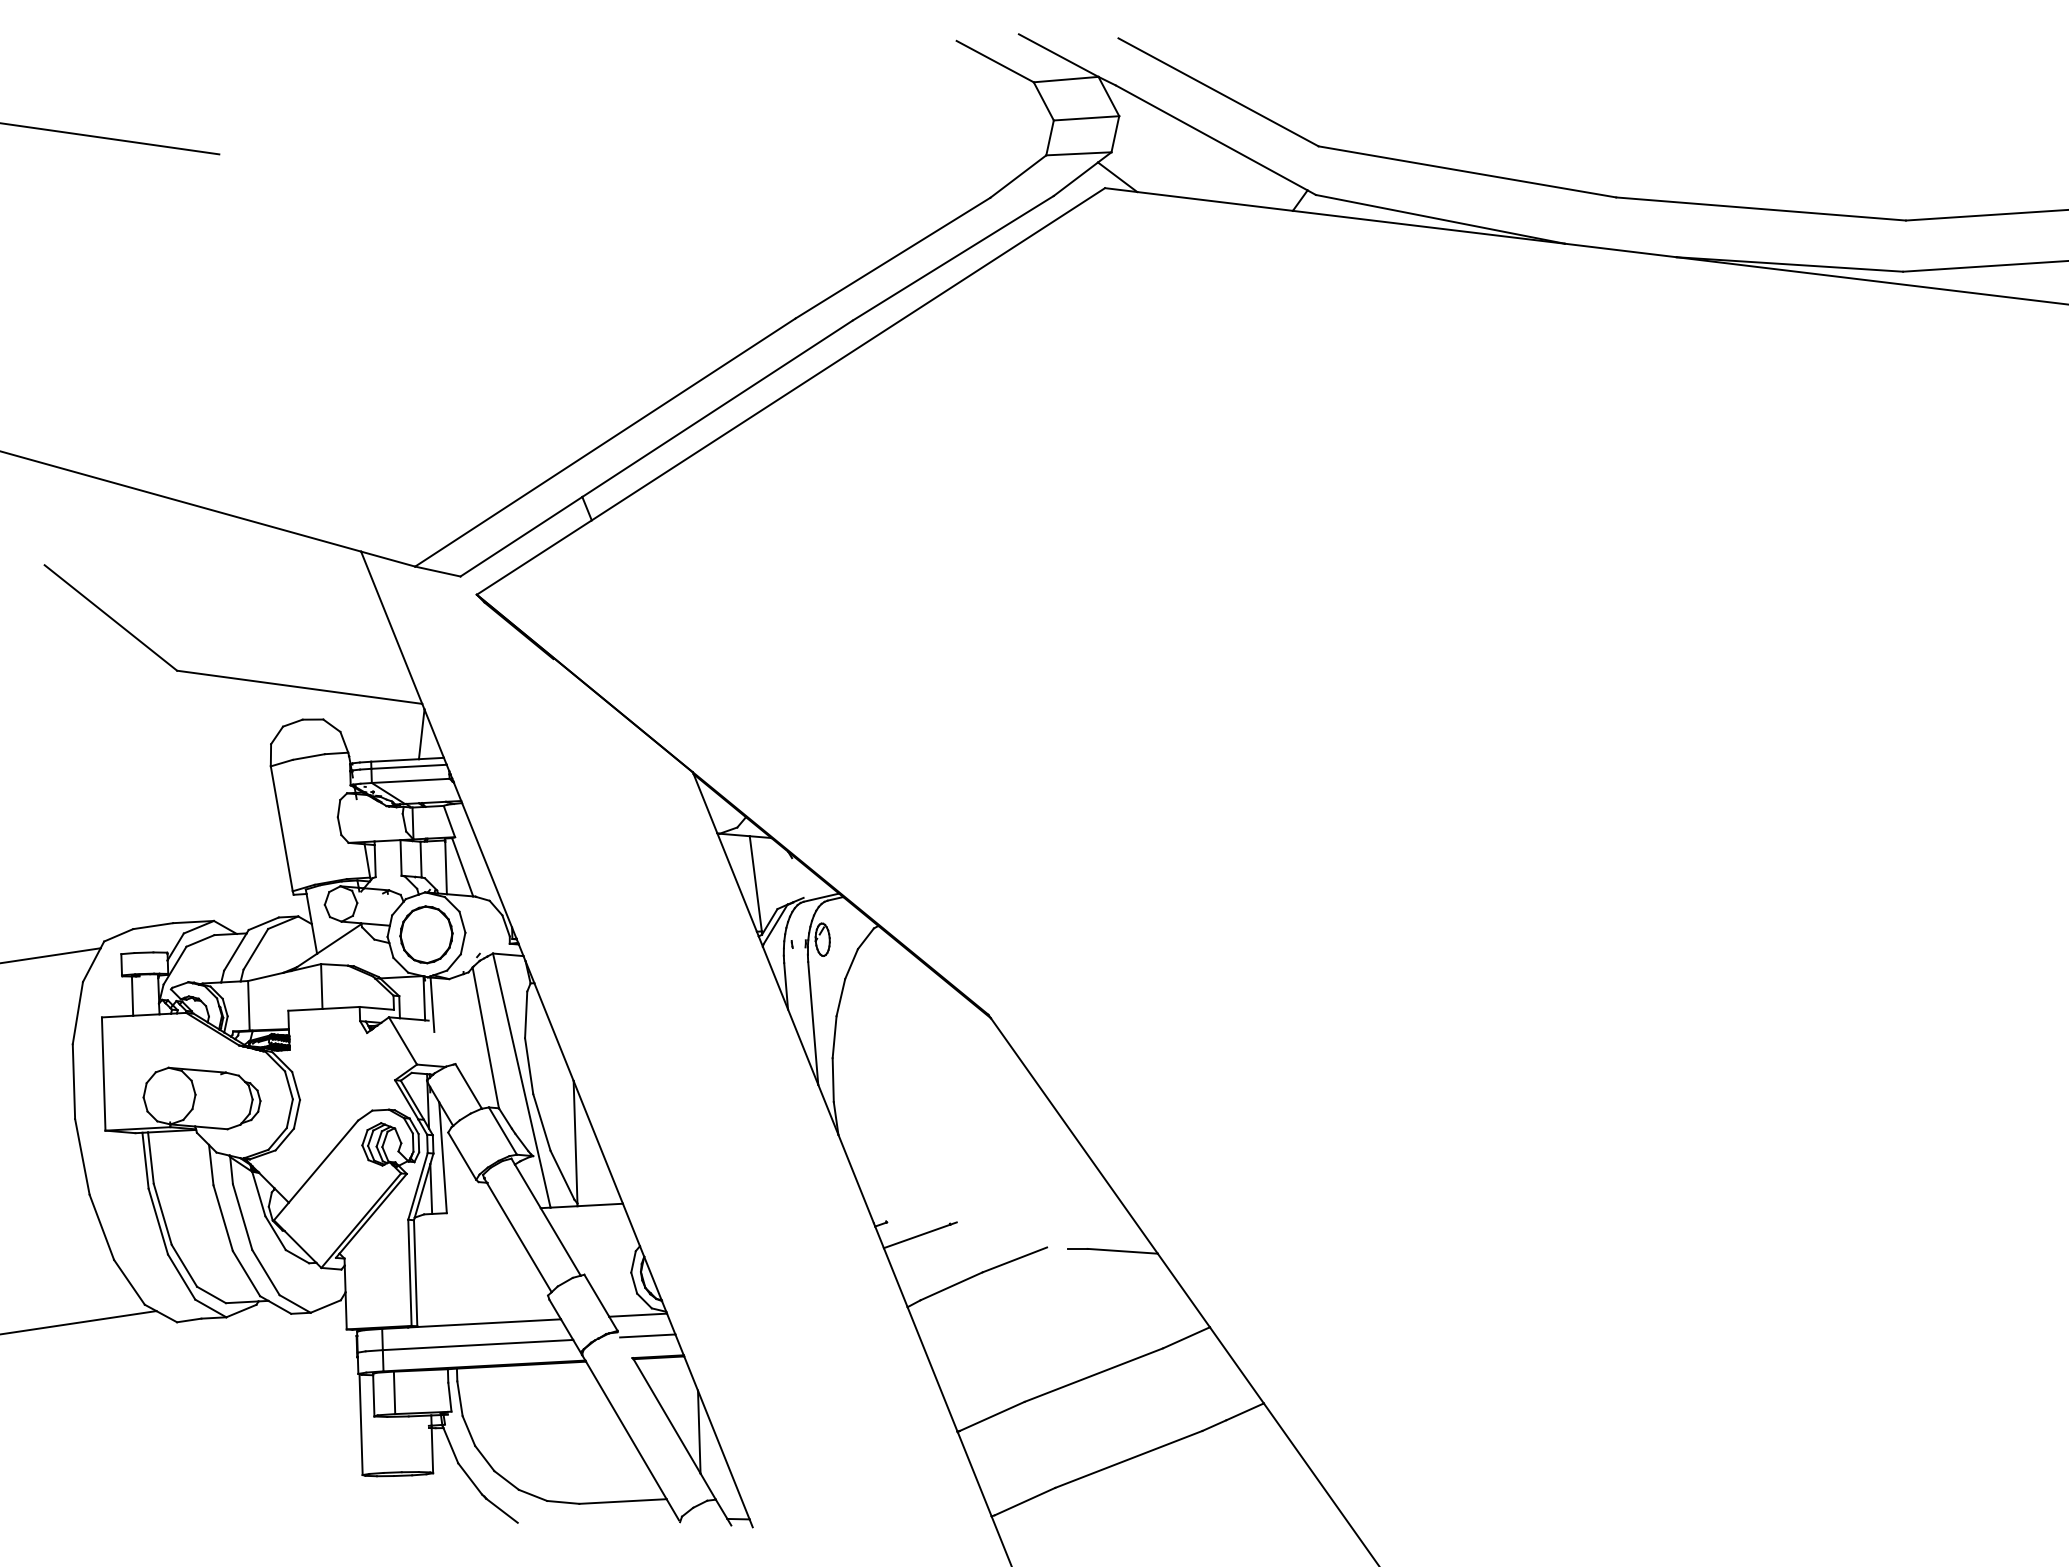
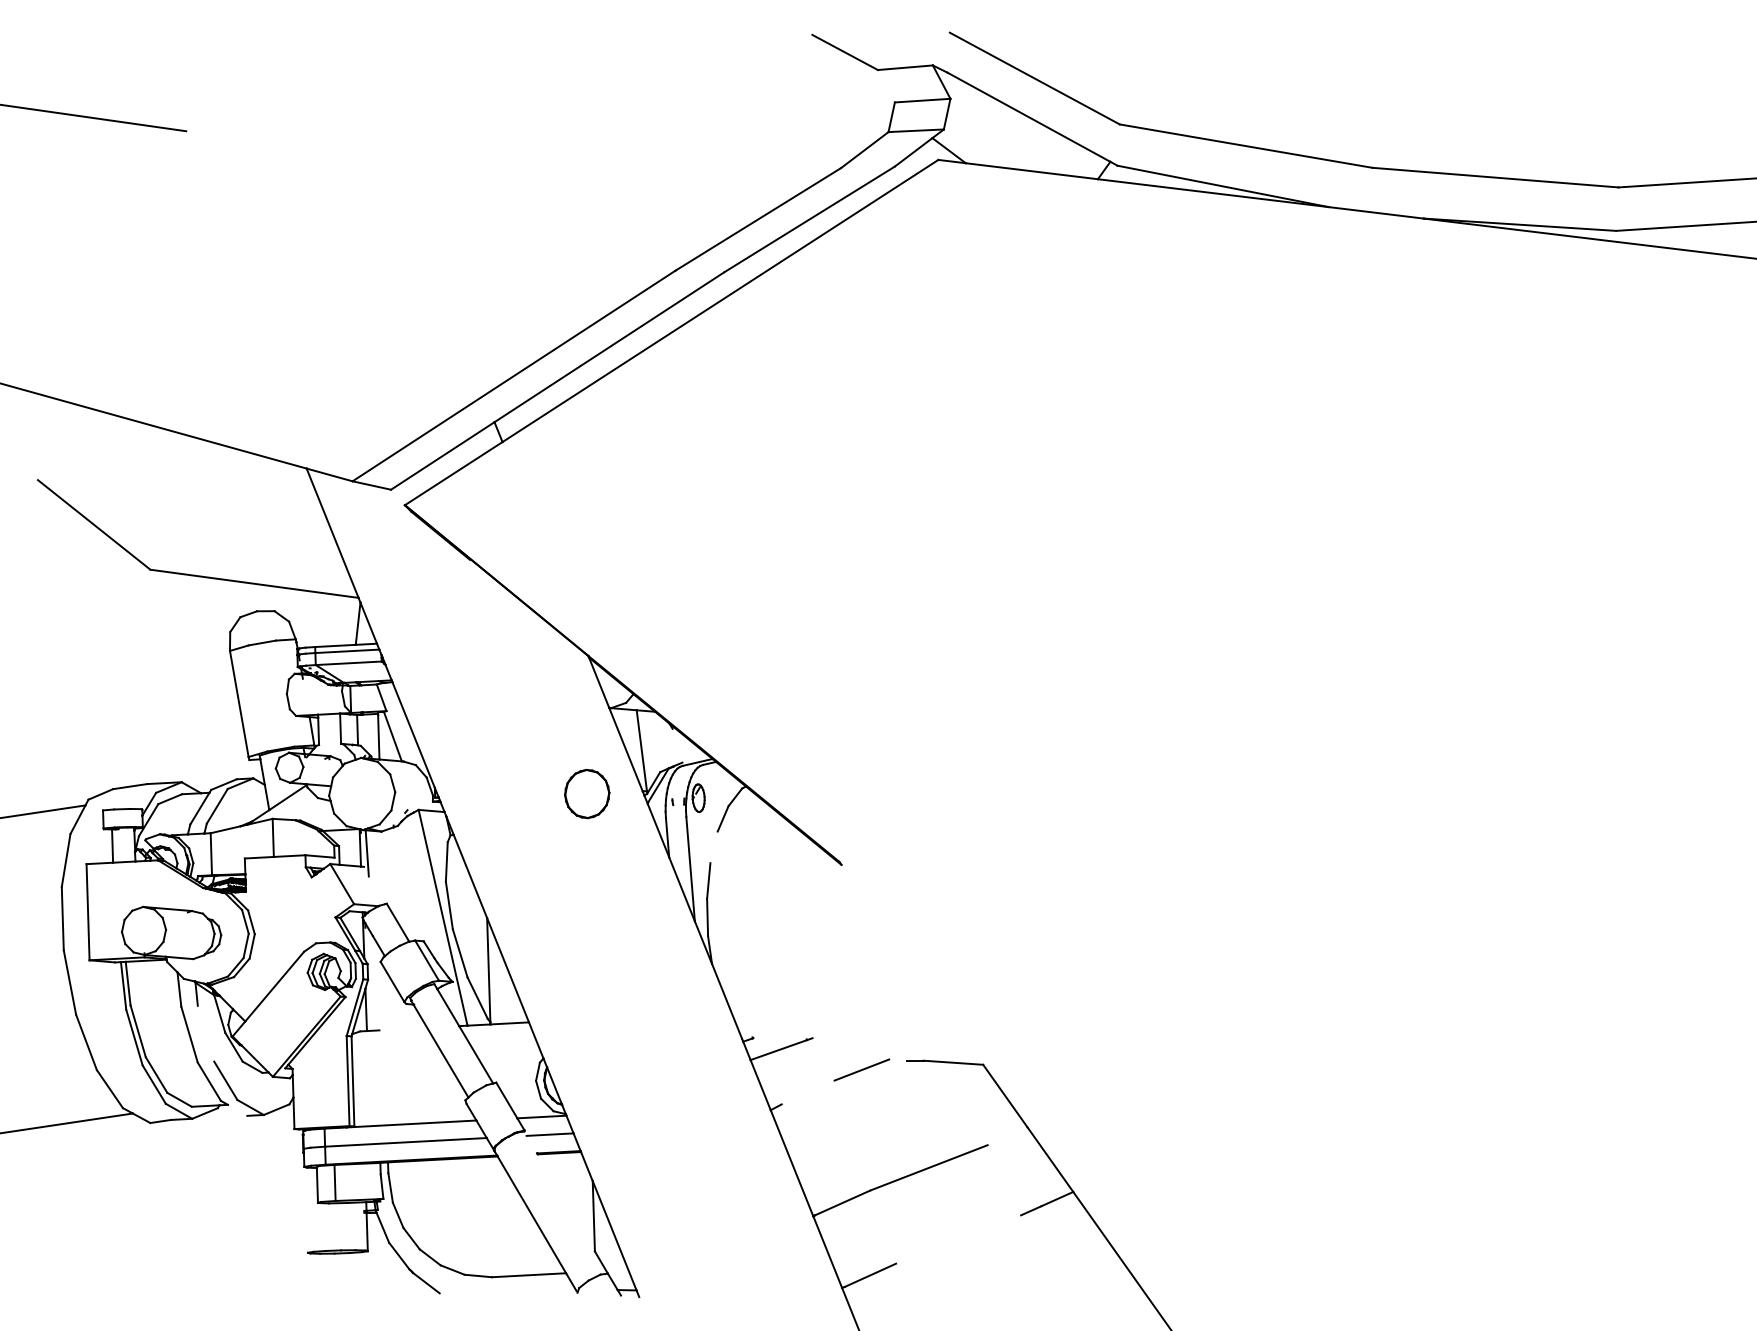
line: (1058, 55) -> (898, 47), removed
line: (1043, 101) -> (886, 86), removed
part: (426, 934) -> (587, 793), moved
line: (840, 997) -> (713, 847), removed
line: (485, 1037) -> (412, 881), removed
line: (1073, 1135) -> (911, 964), removed
line: (442, 1157) -> (375, 983), removed
line: (242, 1217) -> (205, 1034), removed
line: (951, 1286) -> (808, 1092), removed
line: (279, 1306) -> (237, 1109), removed
line: (1186, 1337) -> (1007, 1135), removed
line: (666, 1416) -> (565, 1203), removed
line: (360, 1424) -> (306, 1209), removed
line: (1128, 1458) -> (958, 1238), removed

